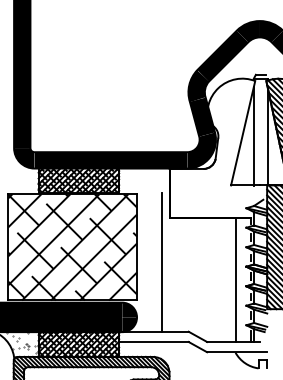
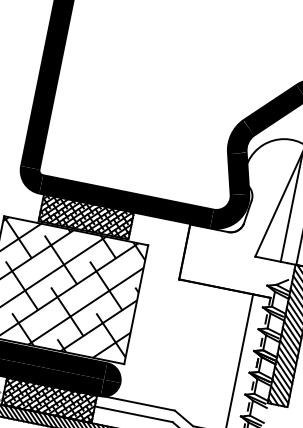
line: (161, 262) -> (160, 327), removed

